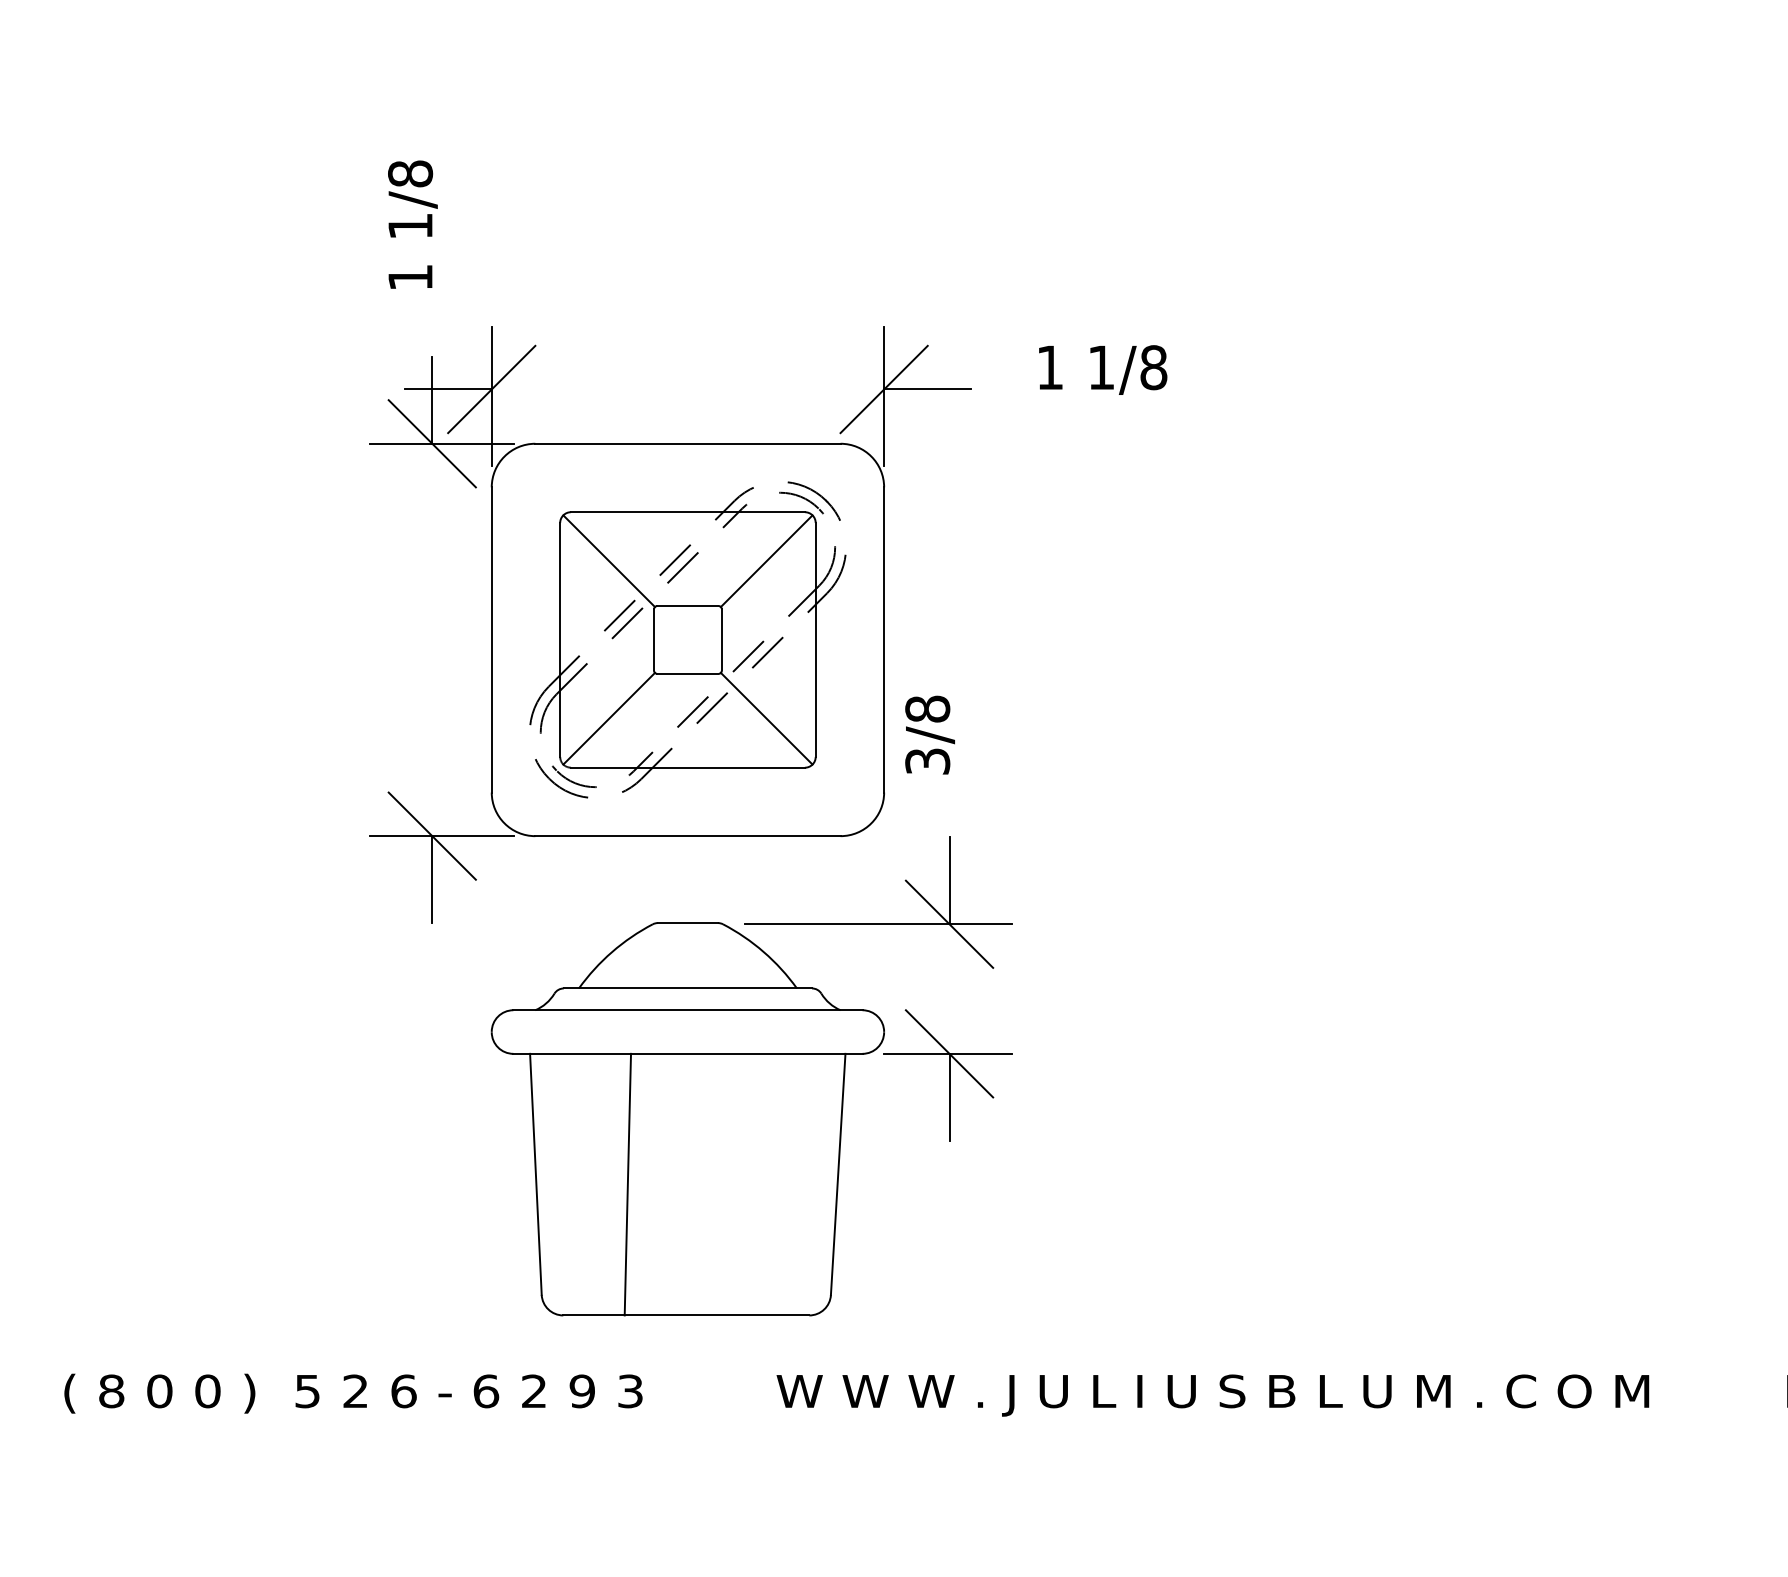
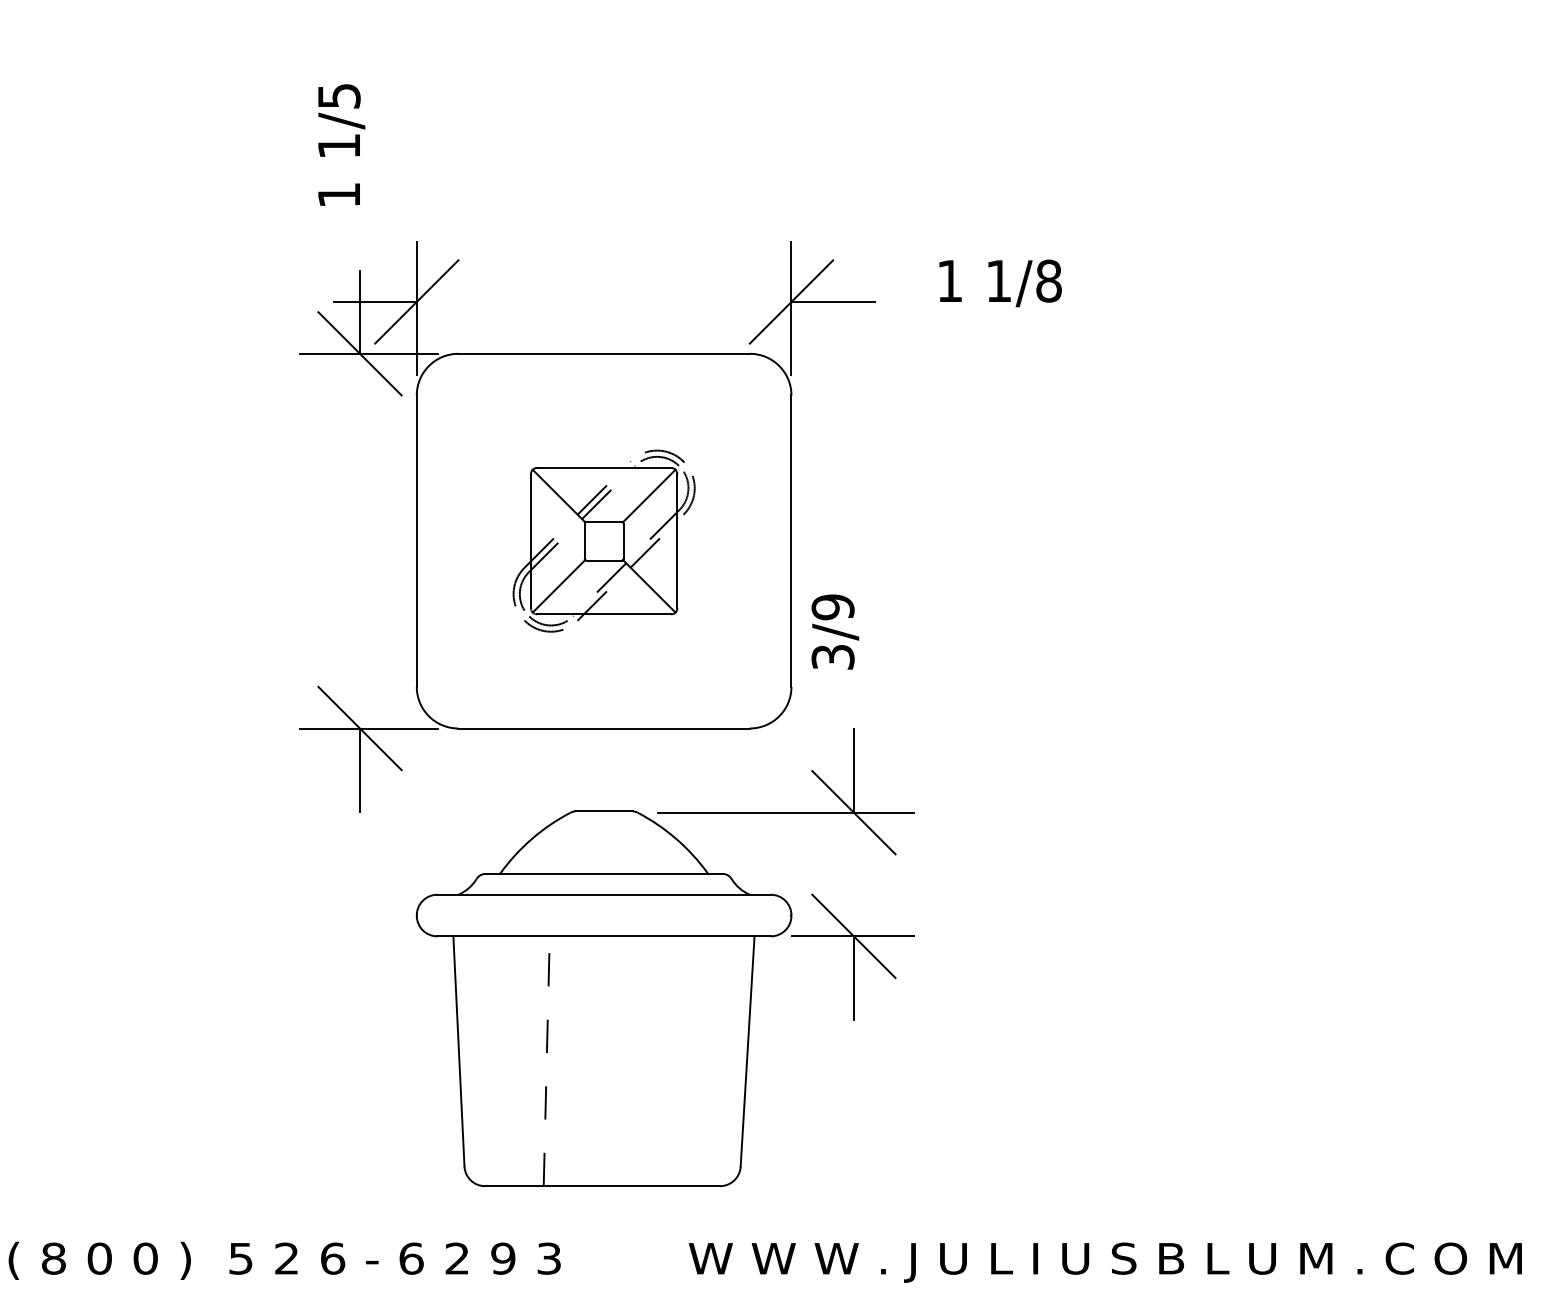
text: (410, 173) -> (339, 95), 1/8 -> 1/5
part: (687, 639) -> (603, 540), size x0.6
text: (927, 708) -> (832, 606), 3/8 -> 3/9
line: (627, 1184) -> (546, 1061), solid -> dashed

